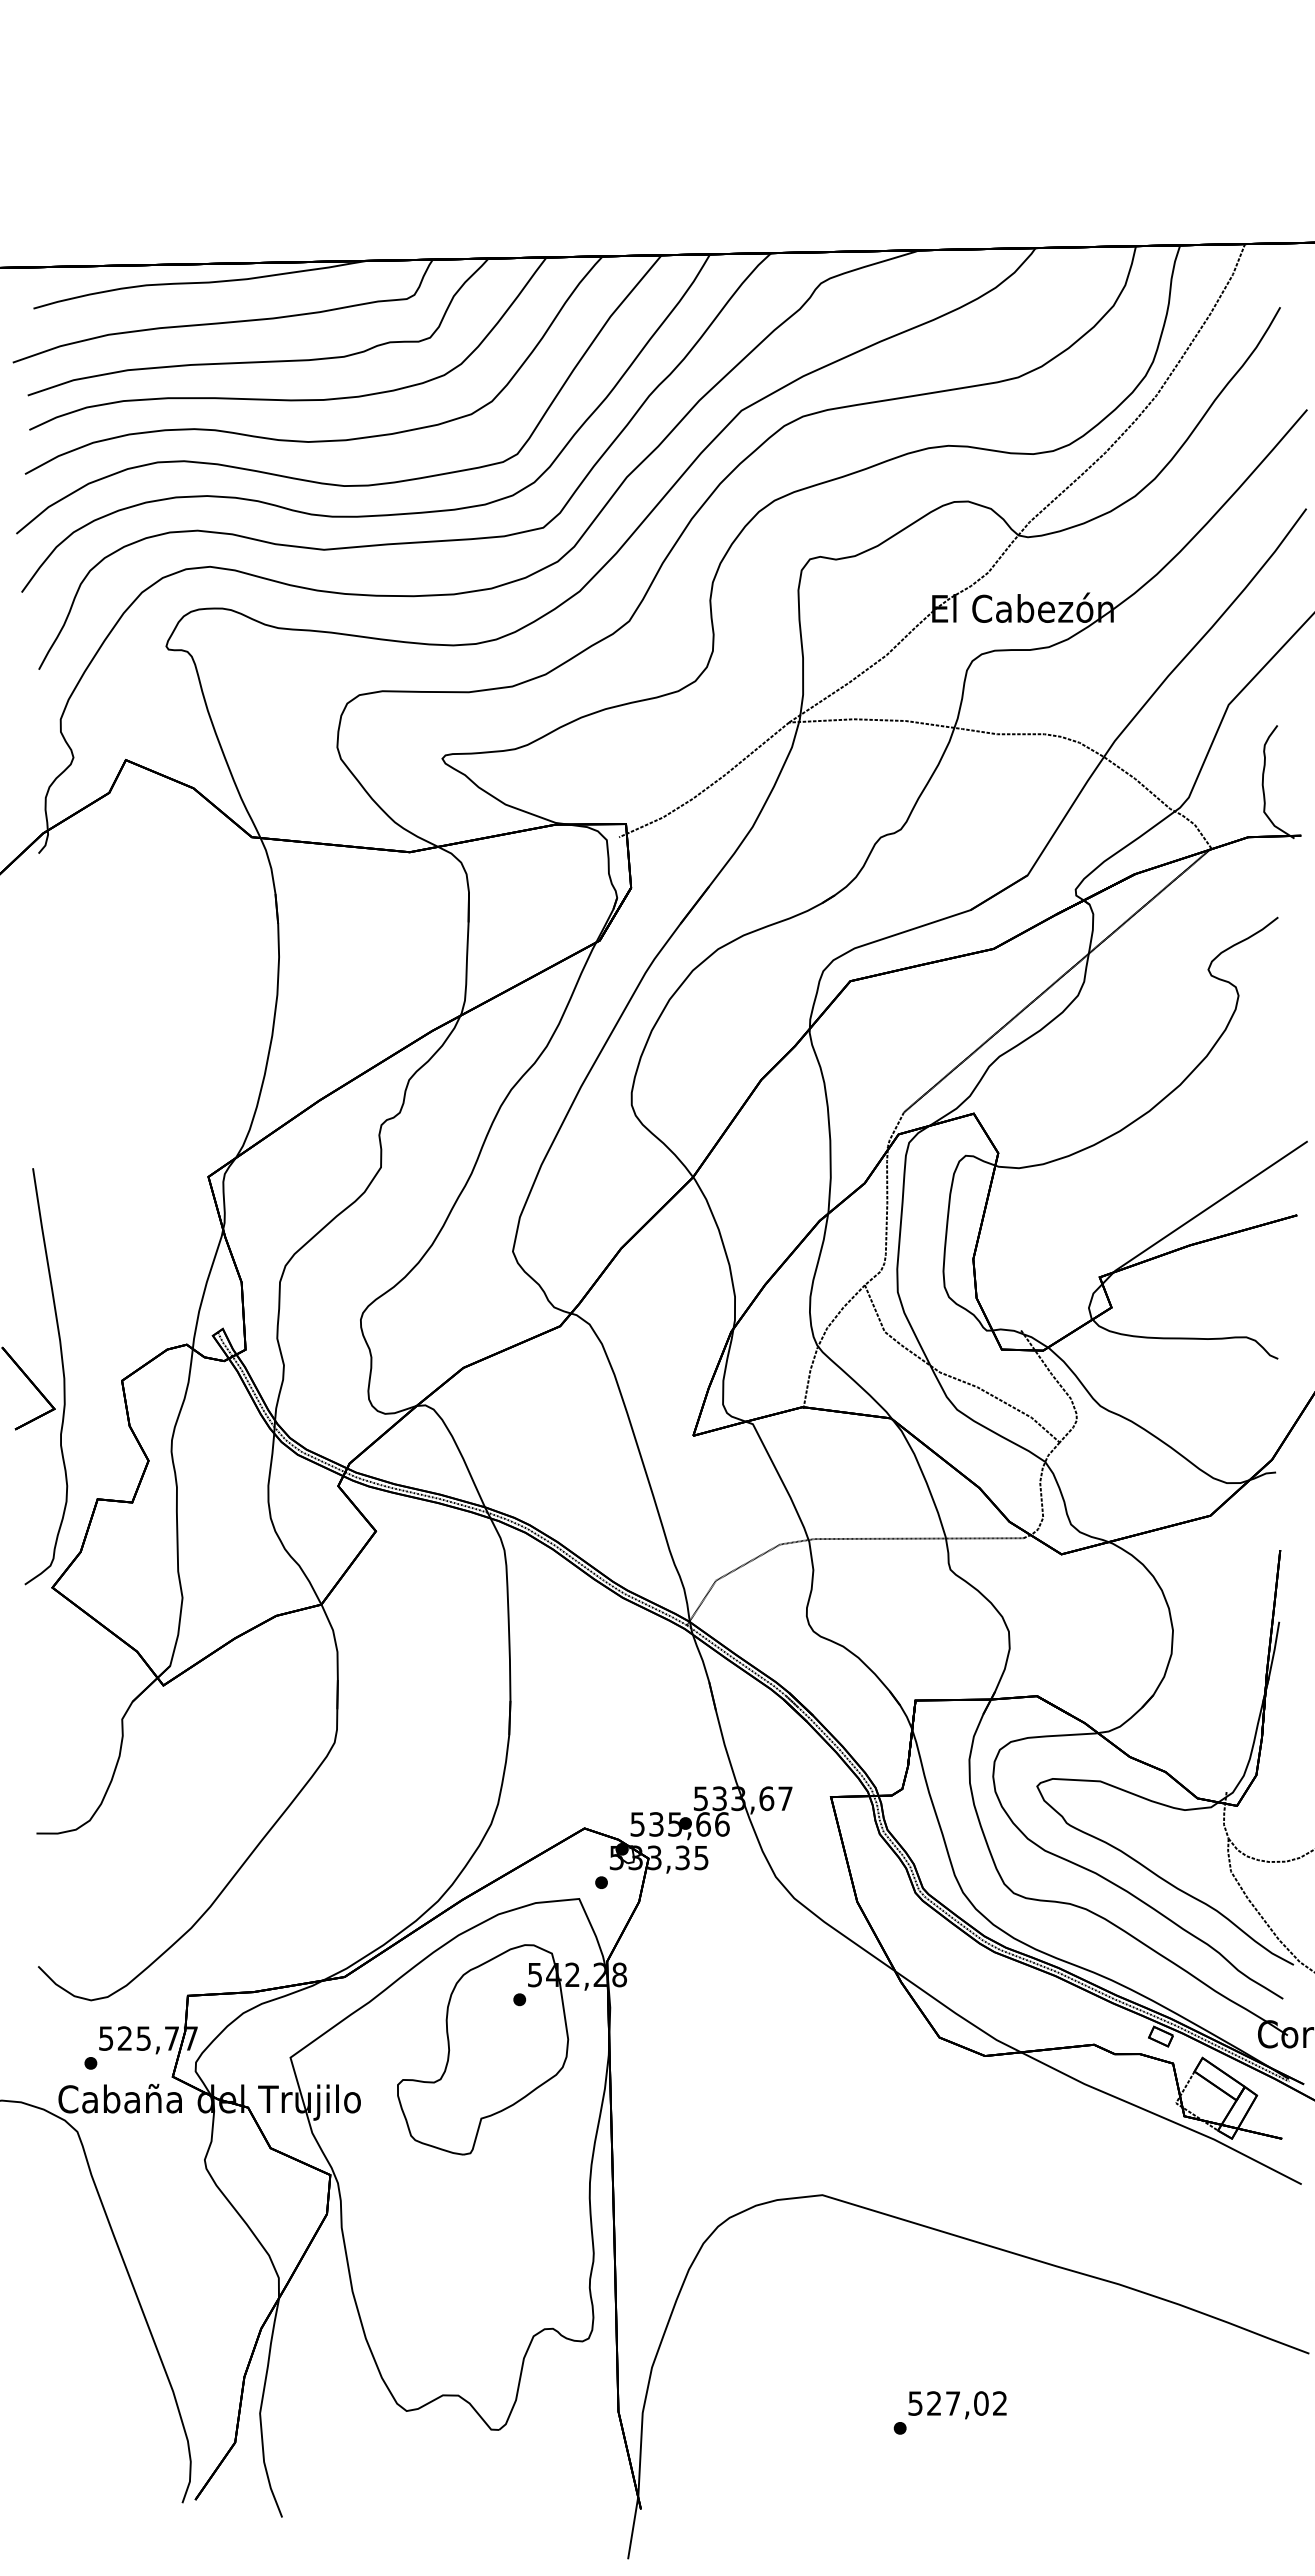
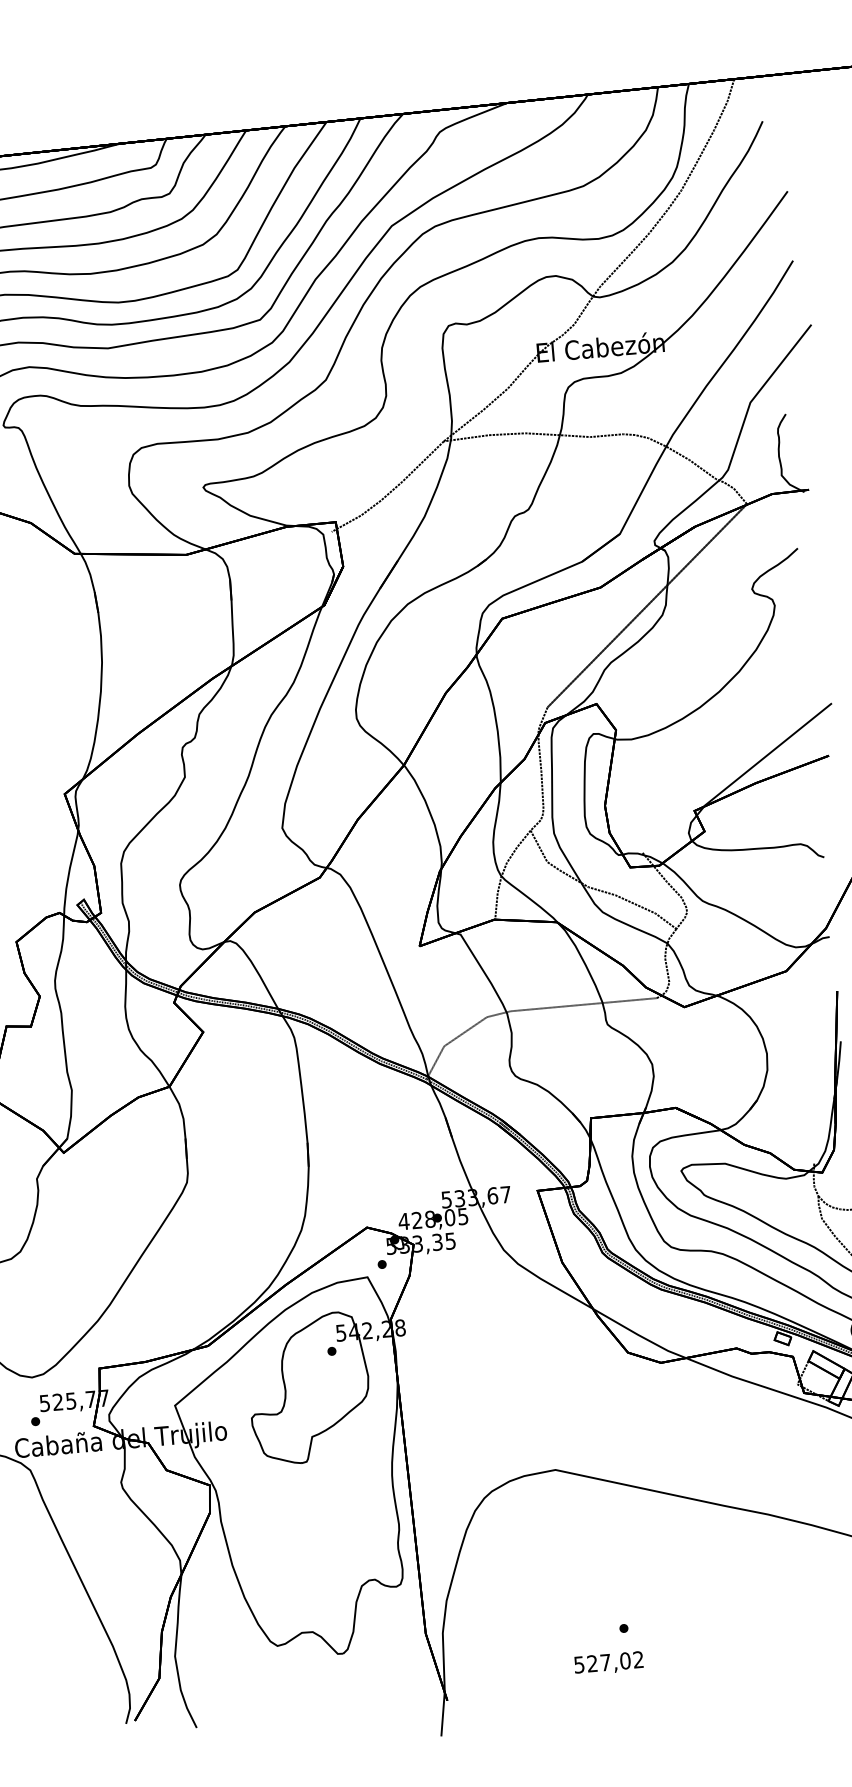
text: (679, 1824) -> (433, 1219), 535,66 -> 428,05
text: (957, 2405) -> (608, 1663), moved

